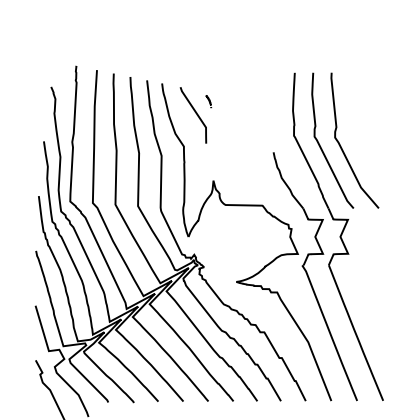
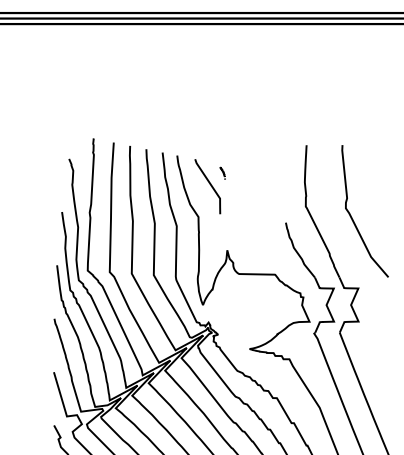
curve: (321, 147) -> (332, 217), removed

